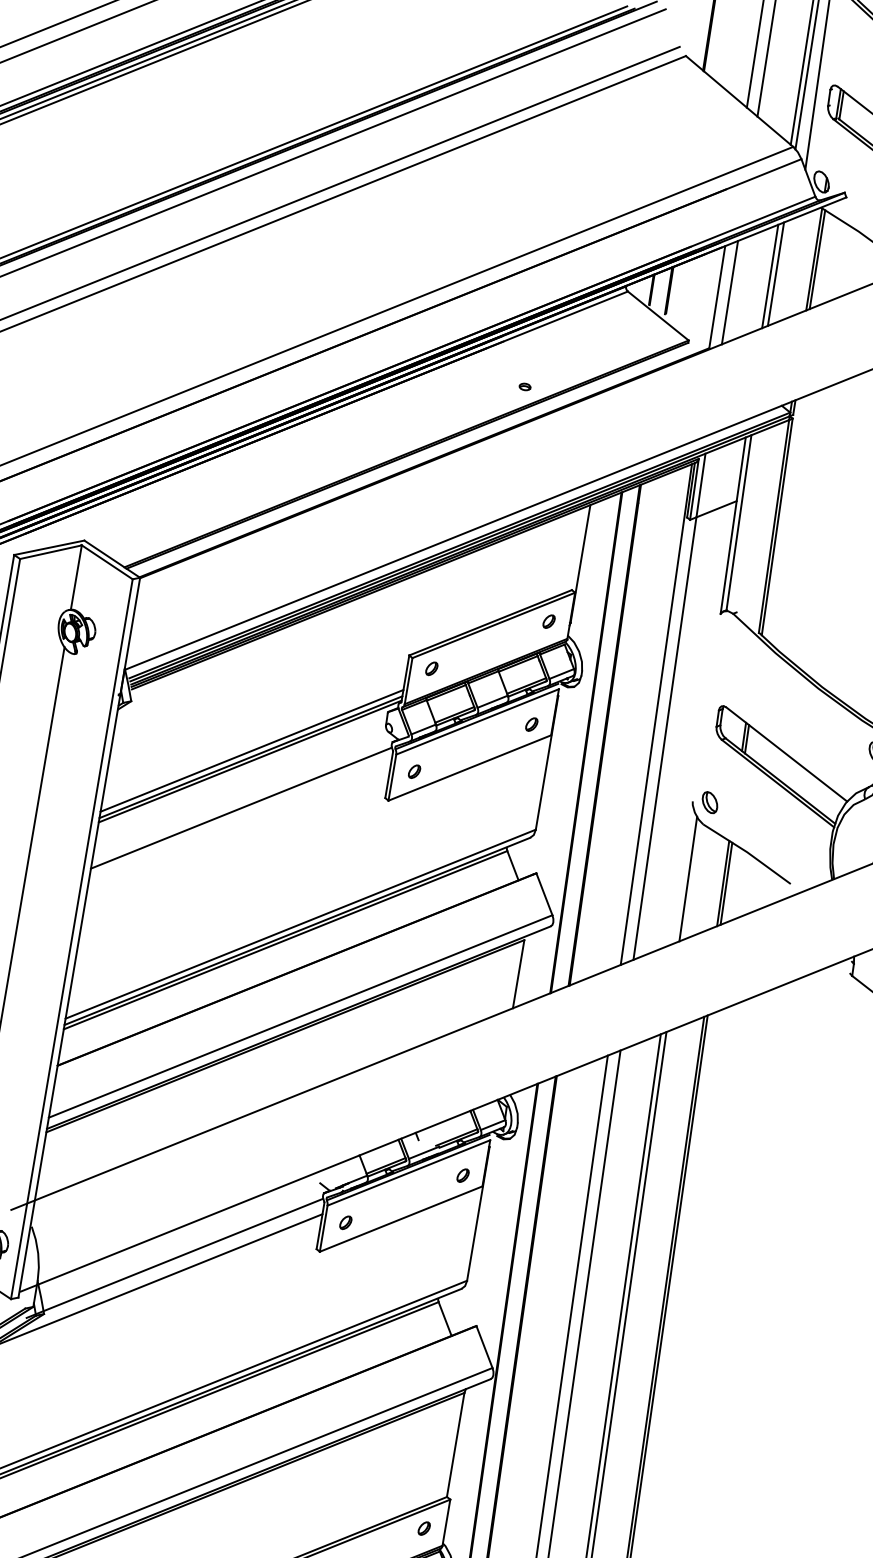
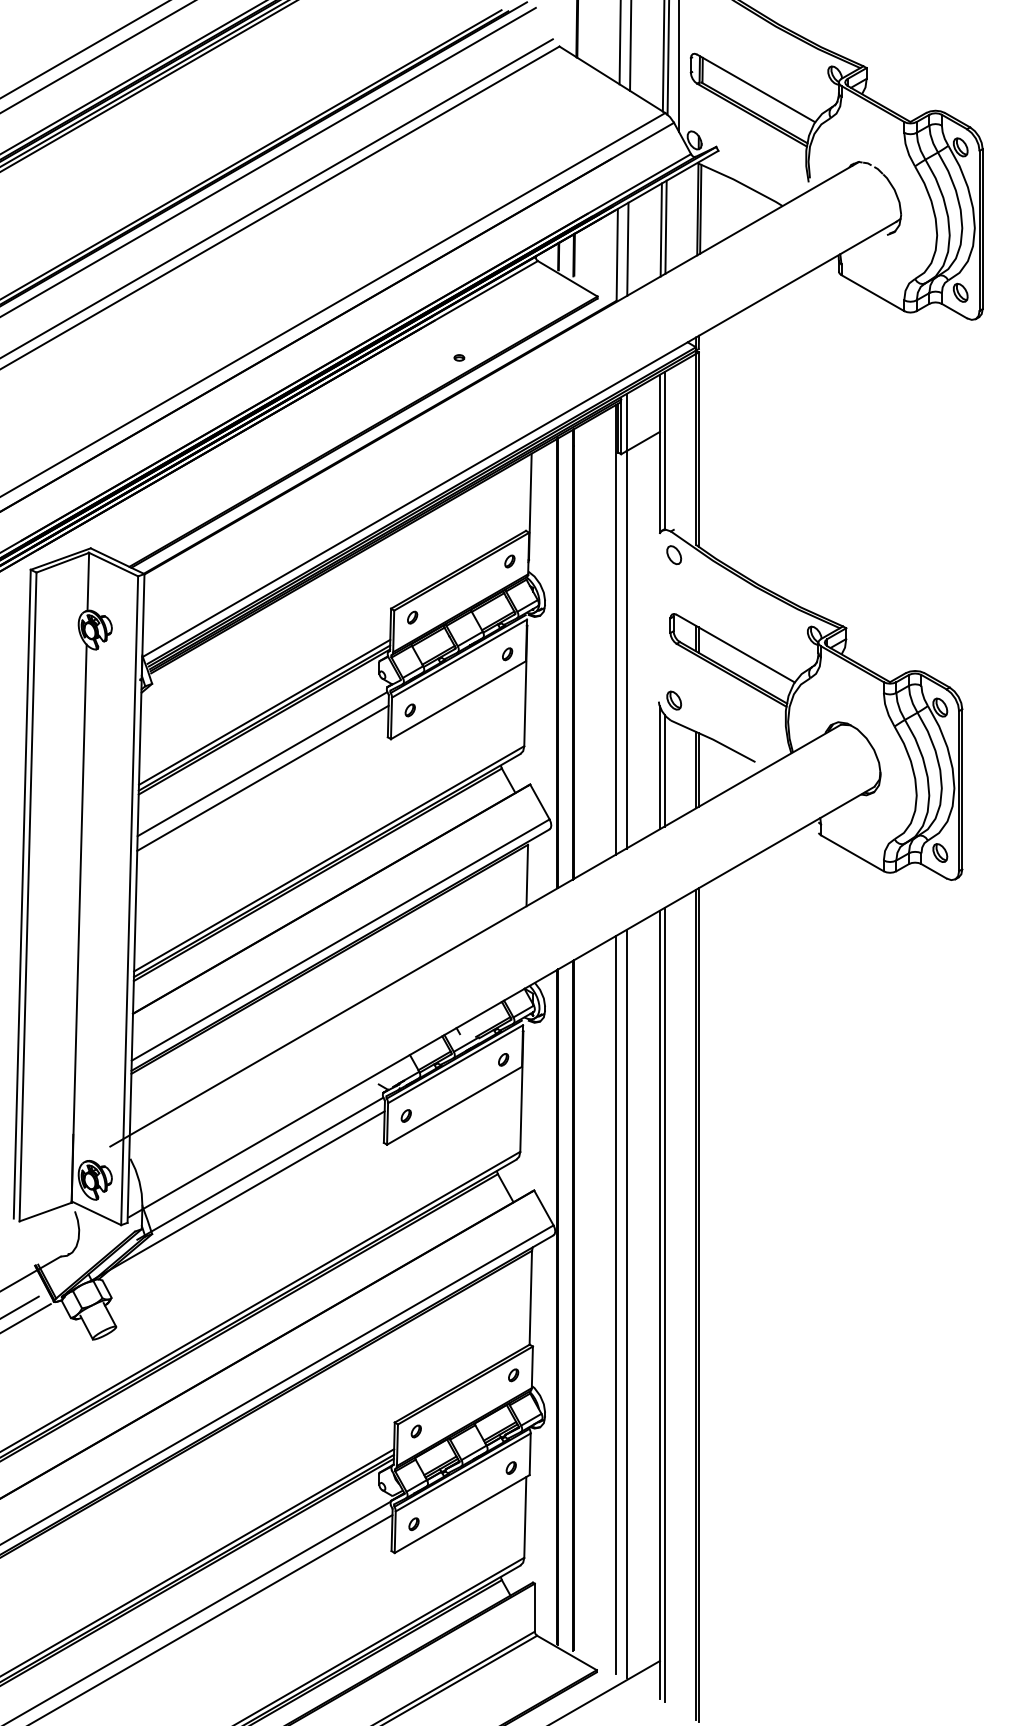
part: (733, 641) -> (674, 555), added
line: (239, 823) -> (262, 777), added
line: (683, 874) -> (659, 767), added

